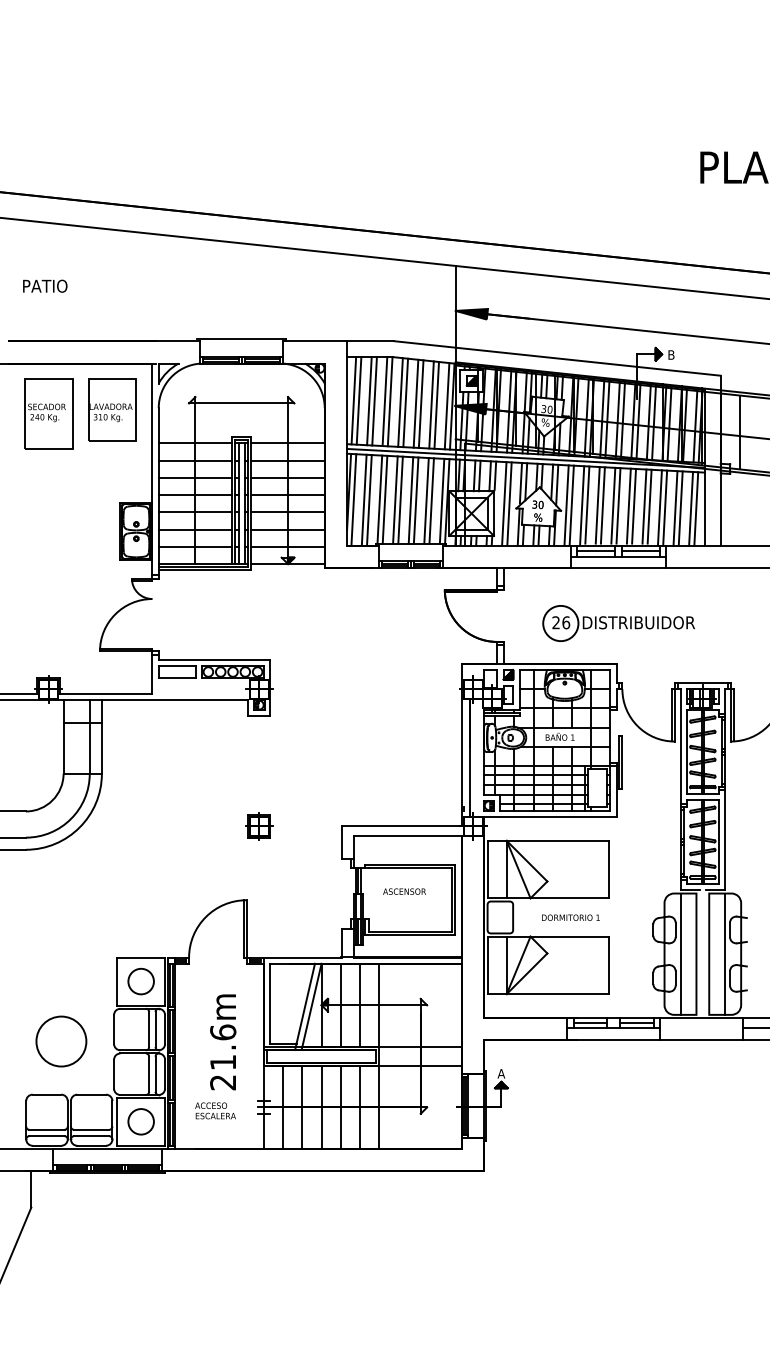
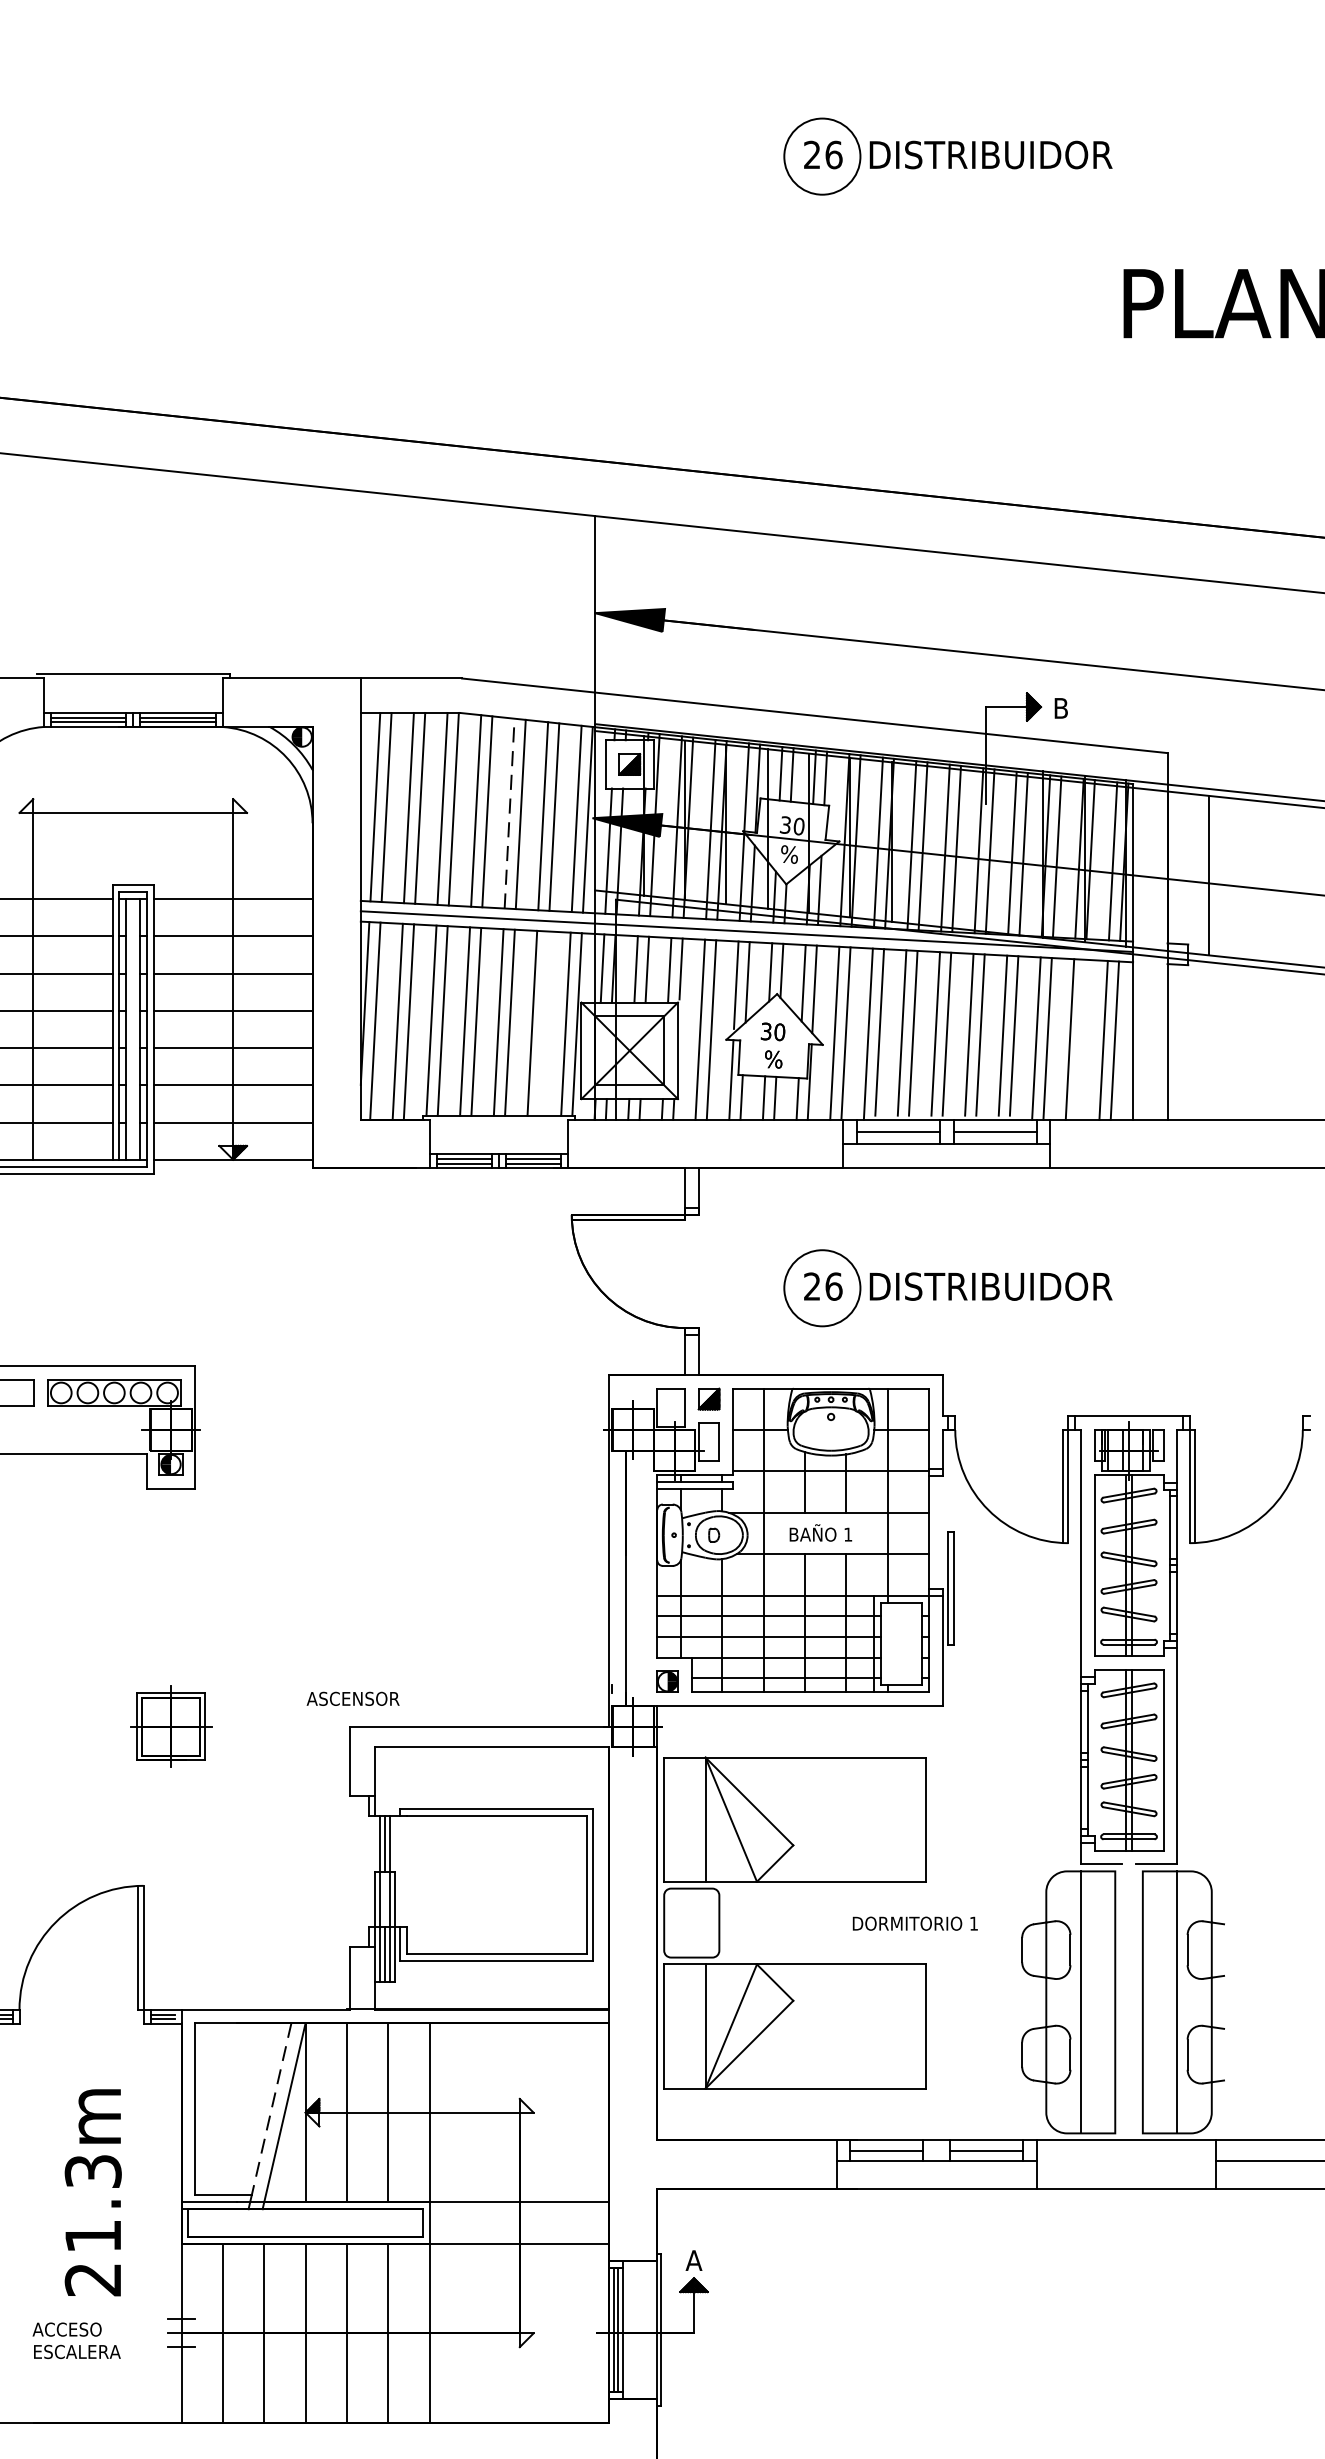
part: (618, 99) -> (946, 156), added
line: (416, 403) -> (510, 813), solid -> dashed
line: (431, 500) -> (543, 1022), removed
line: (680, 508) -> (1080, 1039), removed
part: (259, 826) -> (171, 1726), size x1.4
text: (404, 891) -> (353, 1698), moved
text: (570, 917) -> (914, 1923), moved
line: (305, 1003) -> (270, 2108), solid -> dashed
text: (223, 1032) -> (93, 2171), 21.6m -> 21.3m

